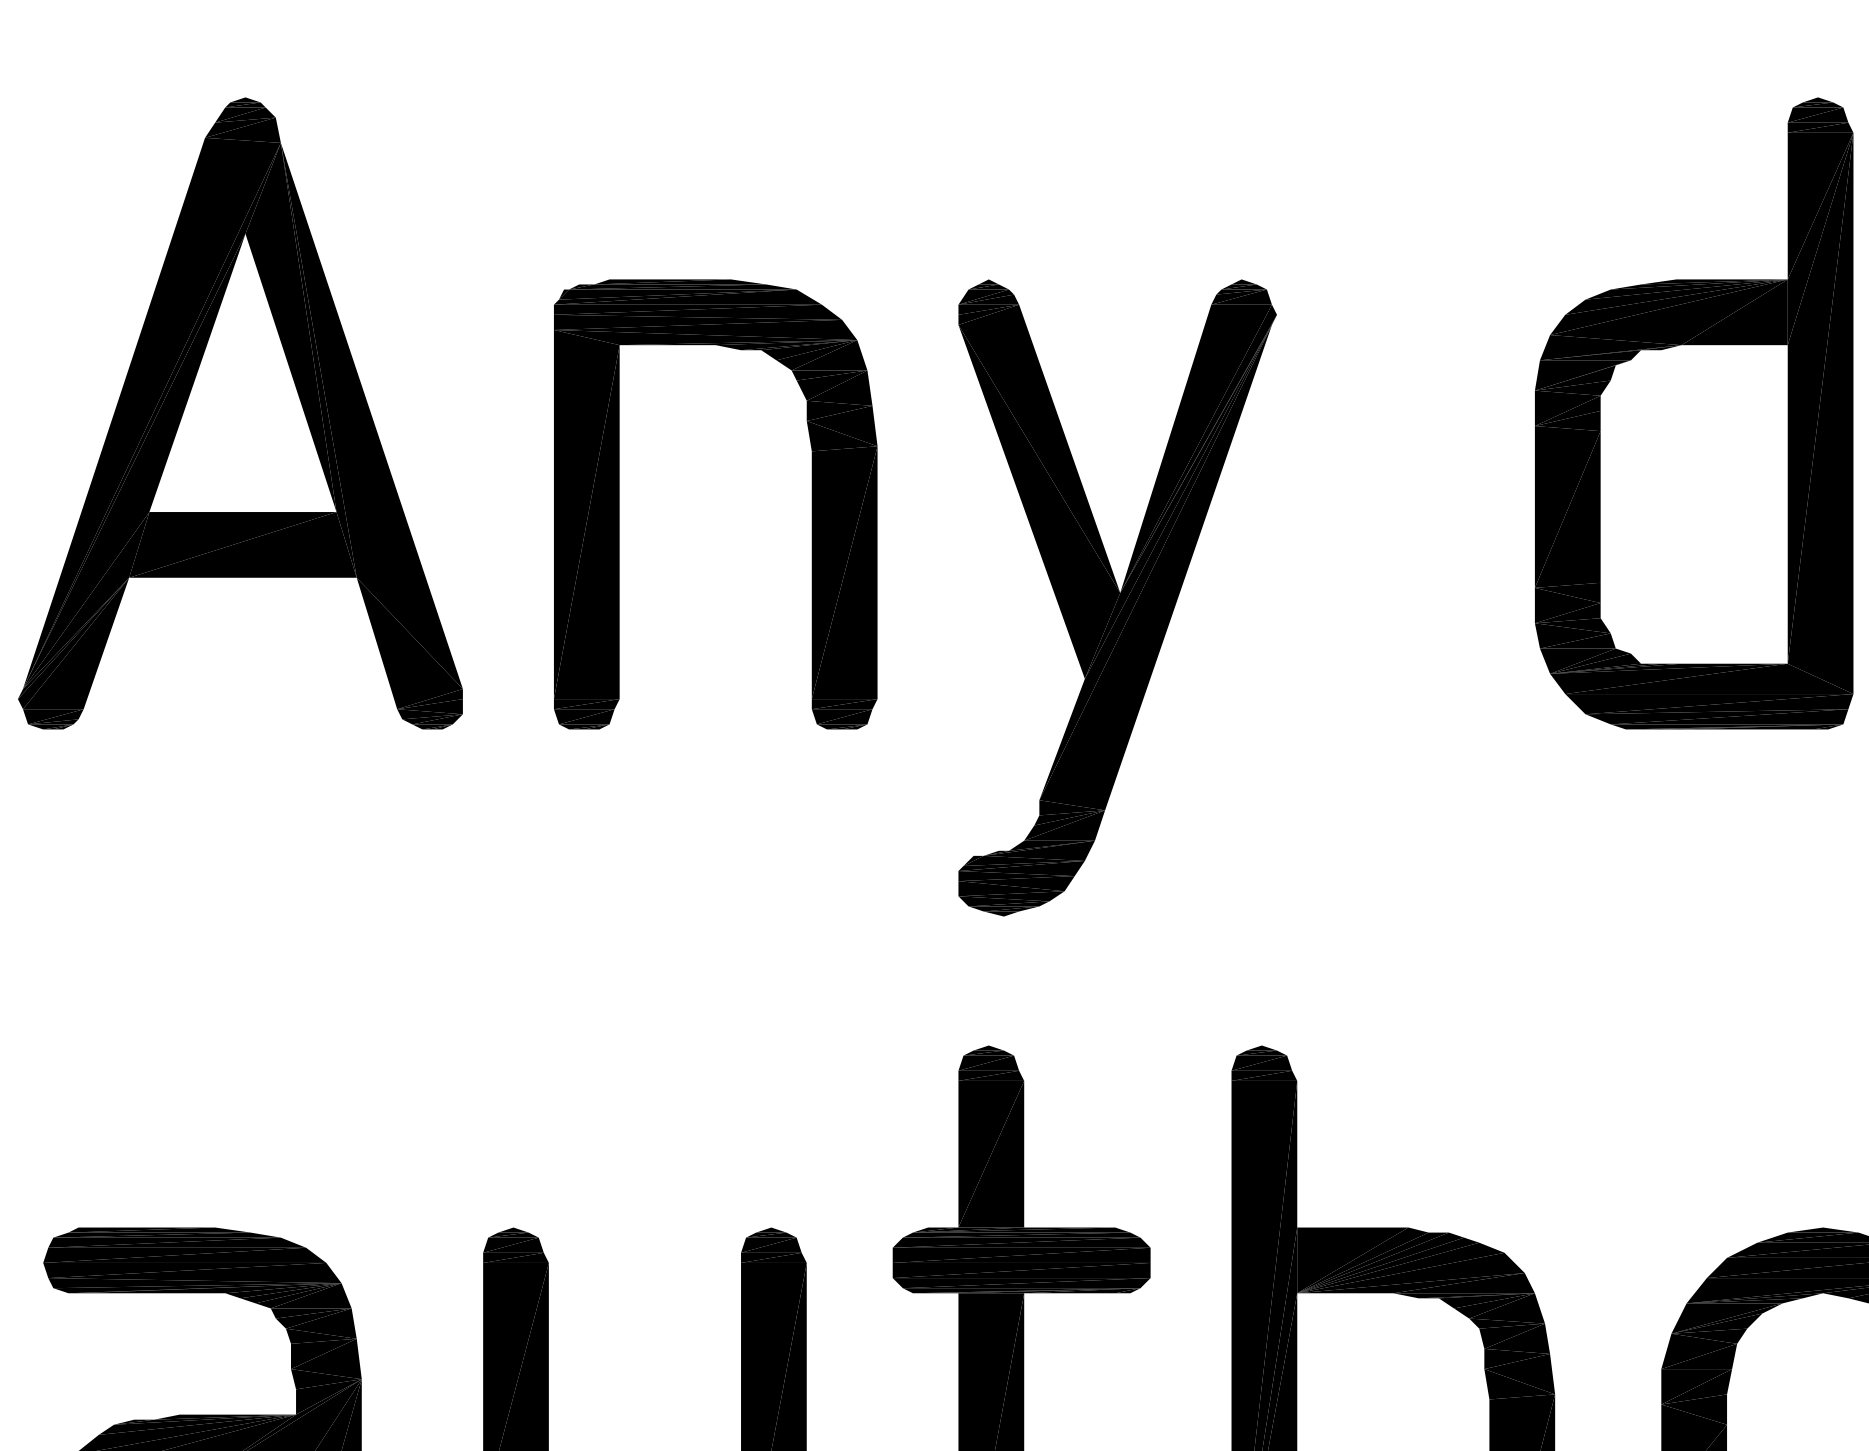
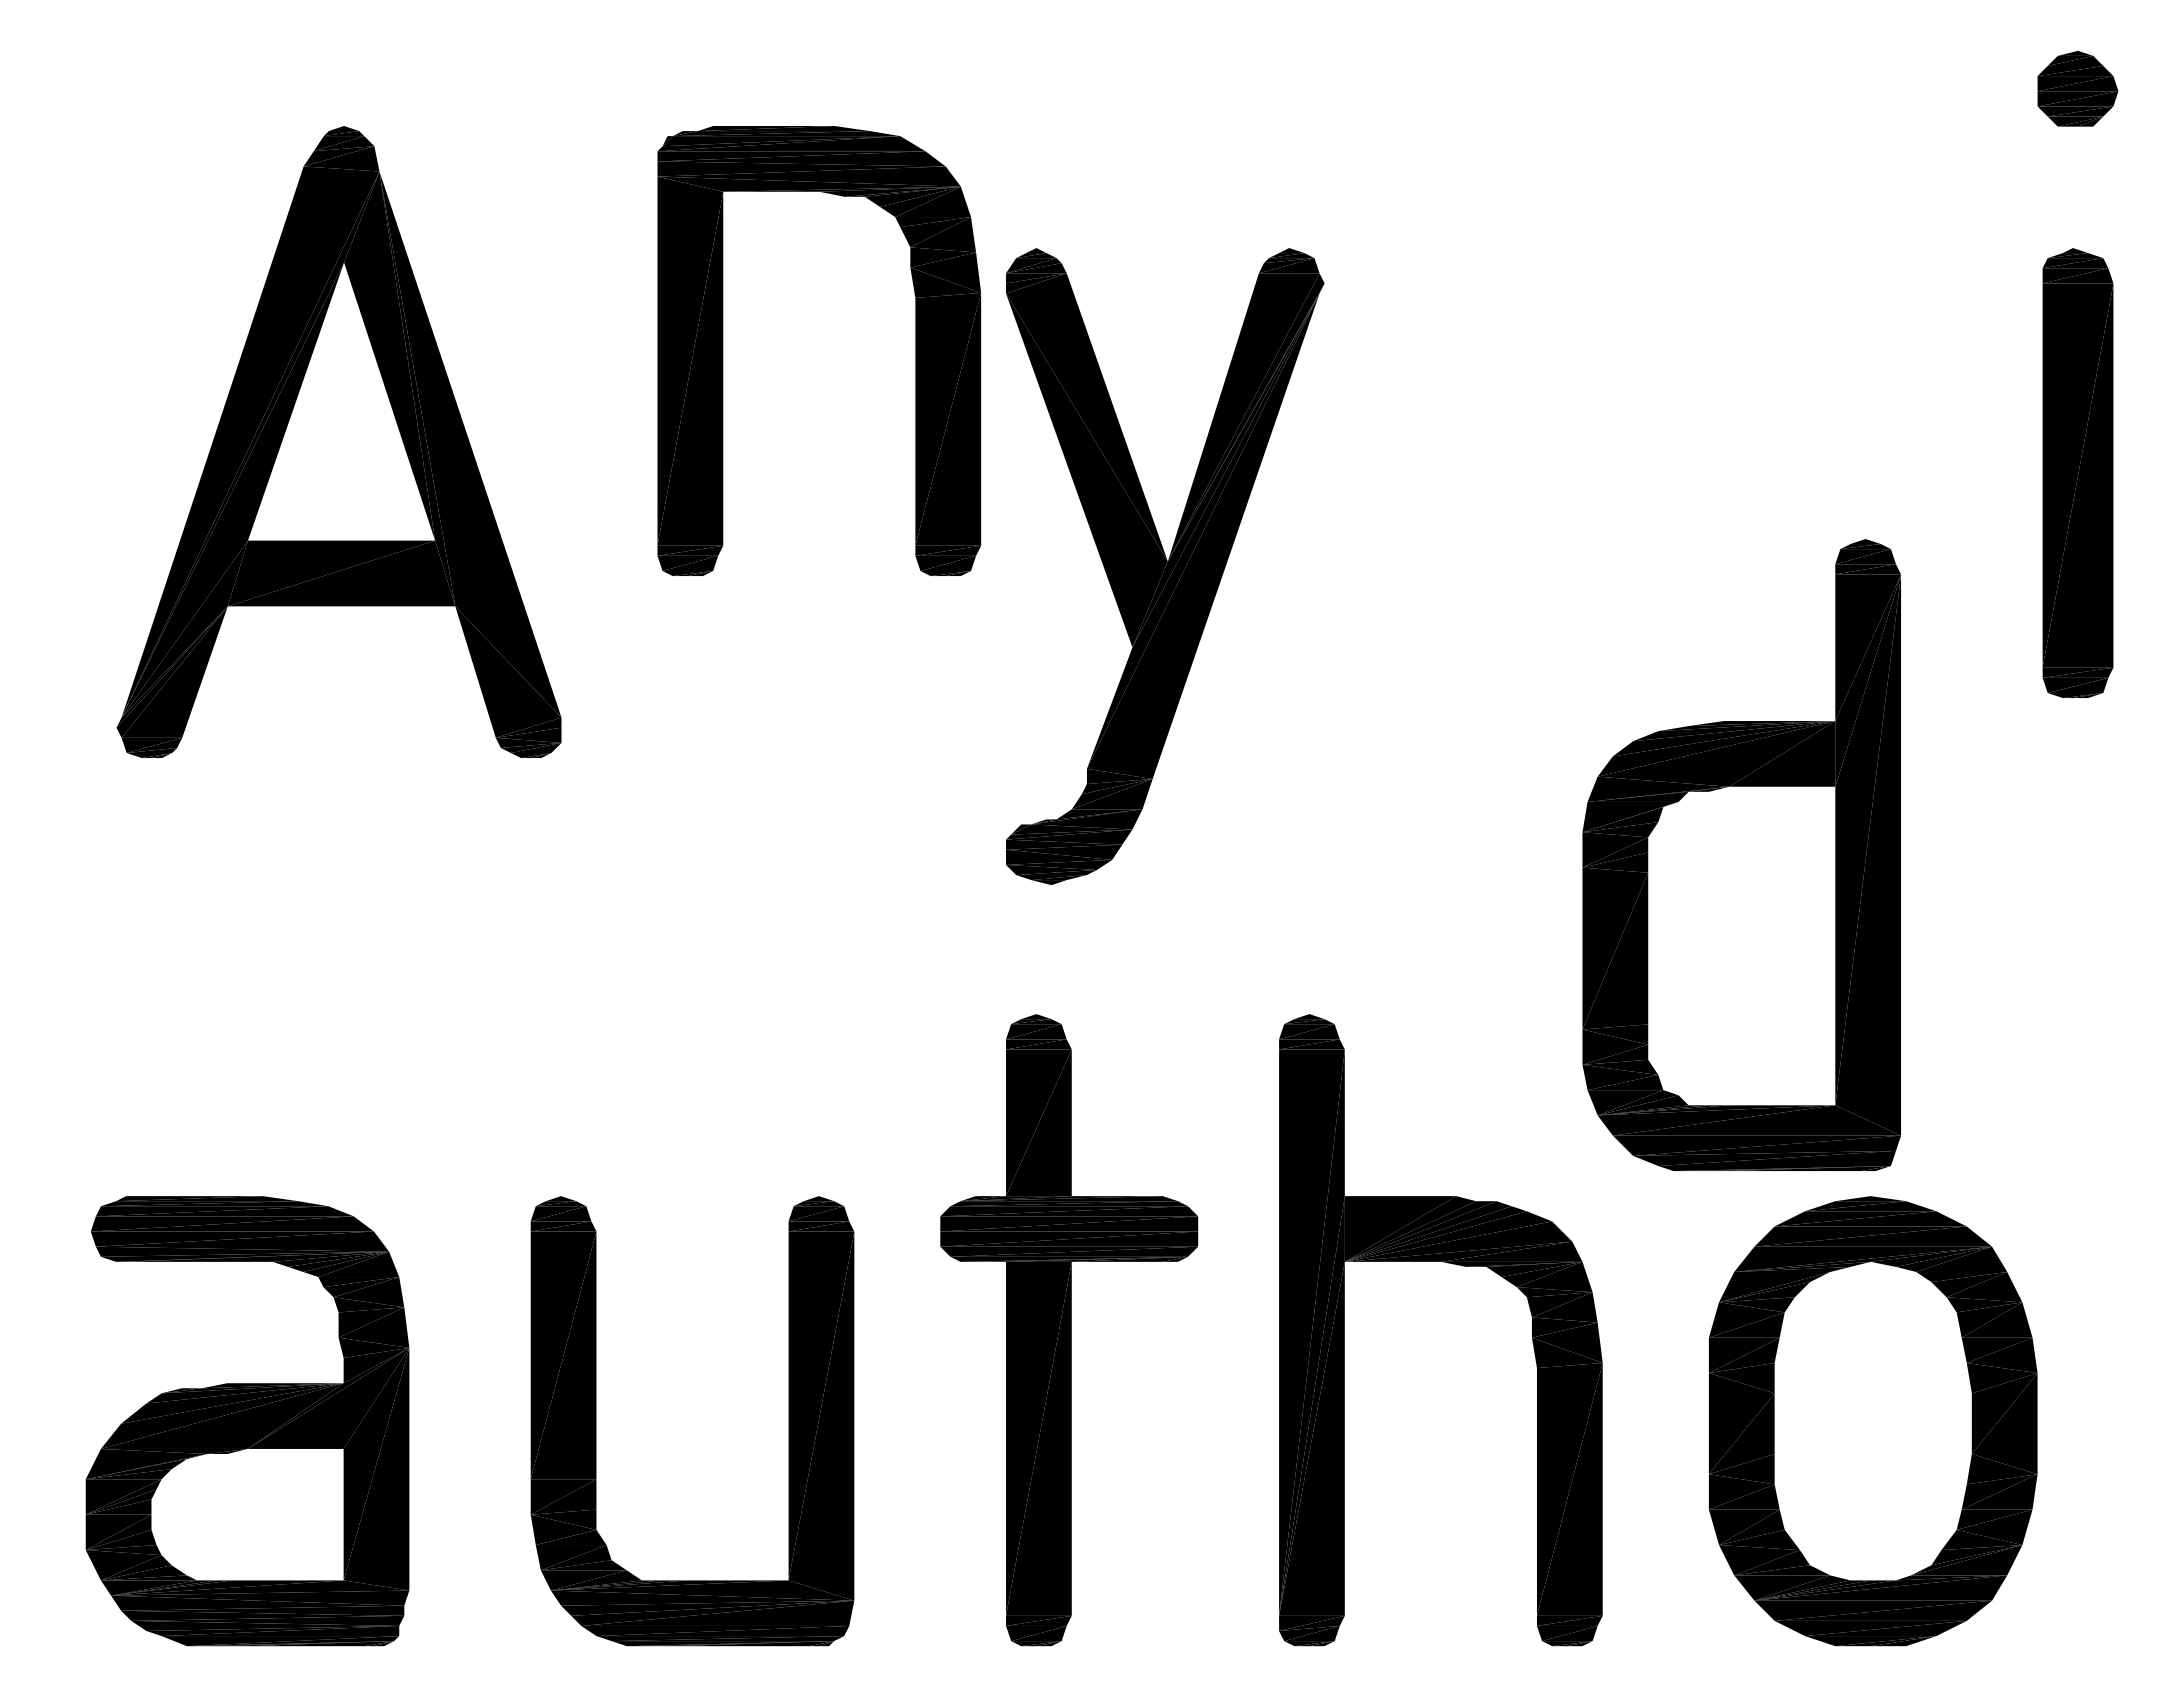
part: (239, 412) -> (338, 441), moved
part: (1693, 412) -> (1741, 854), moved
part: (619, 503) -> (723, 350), moved

